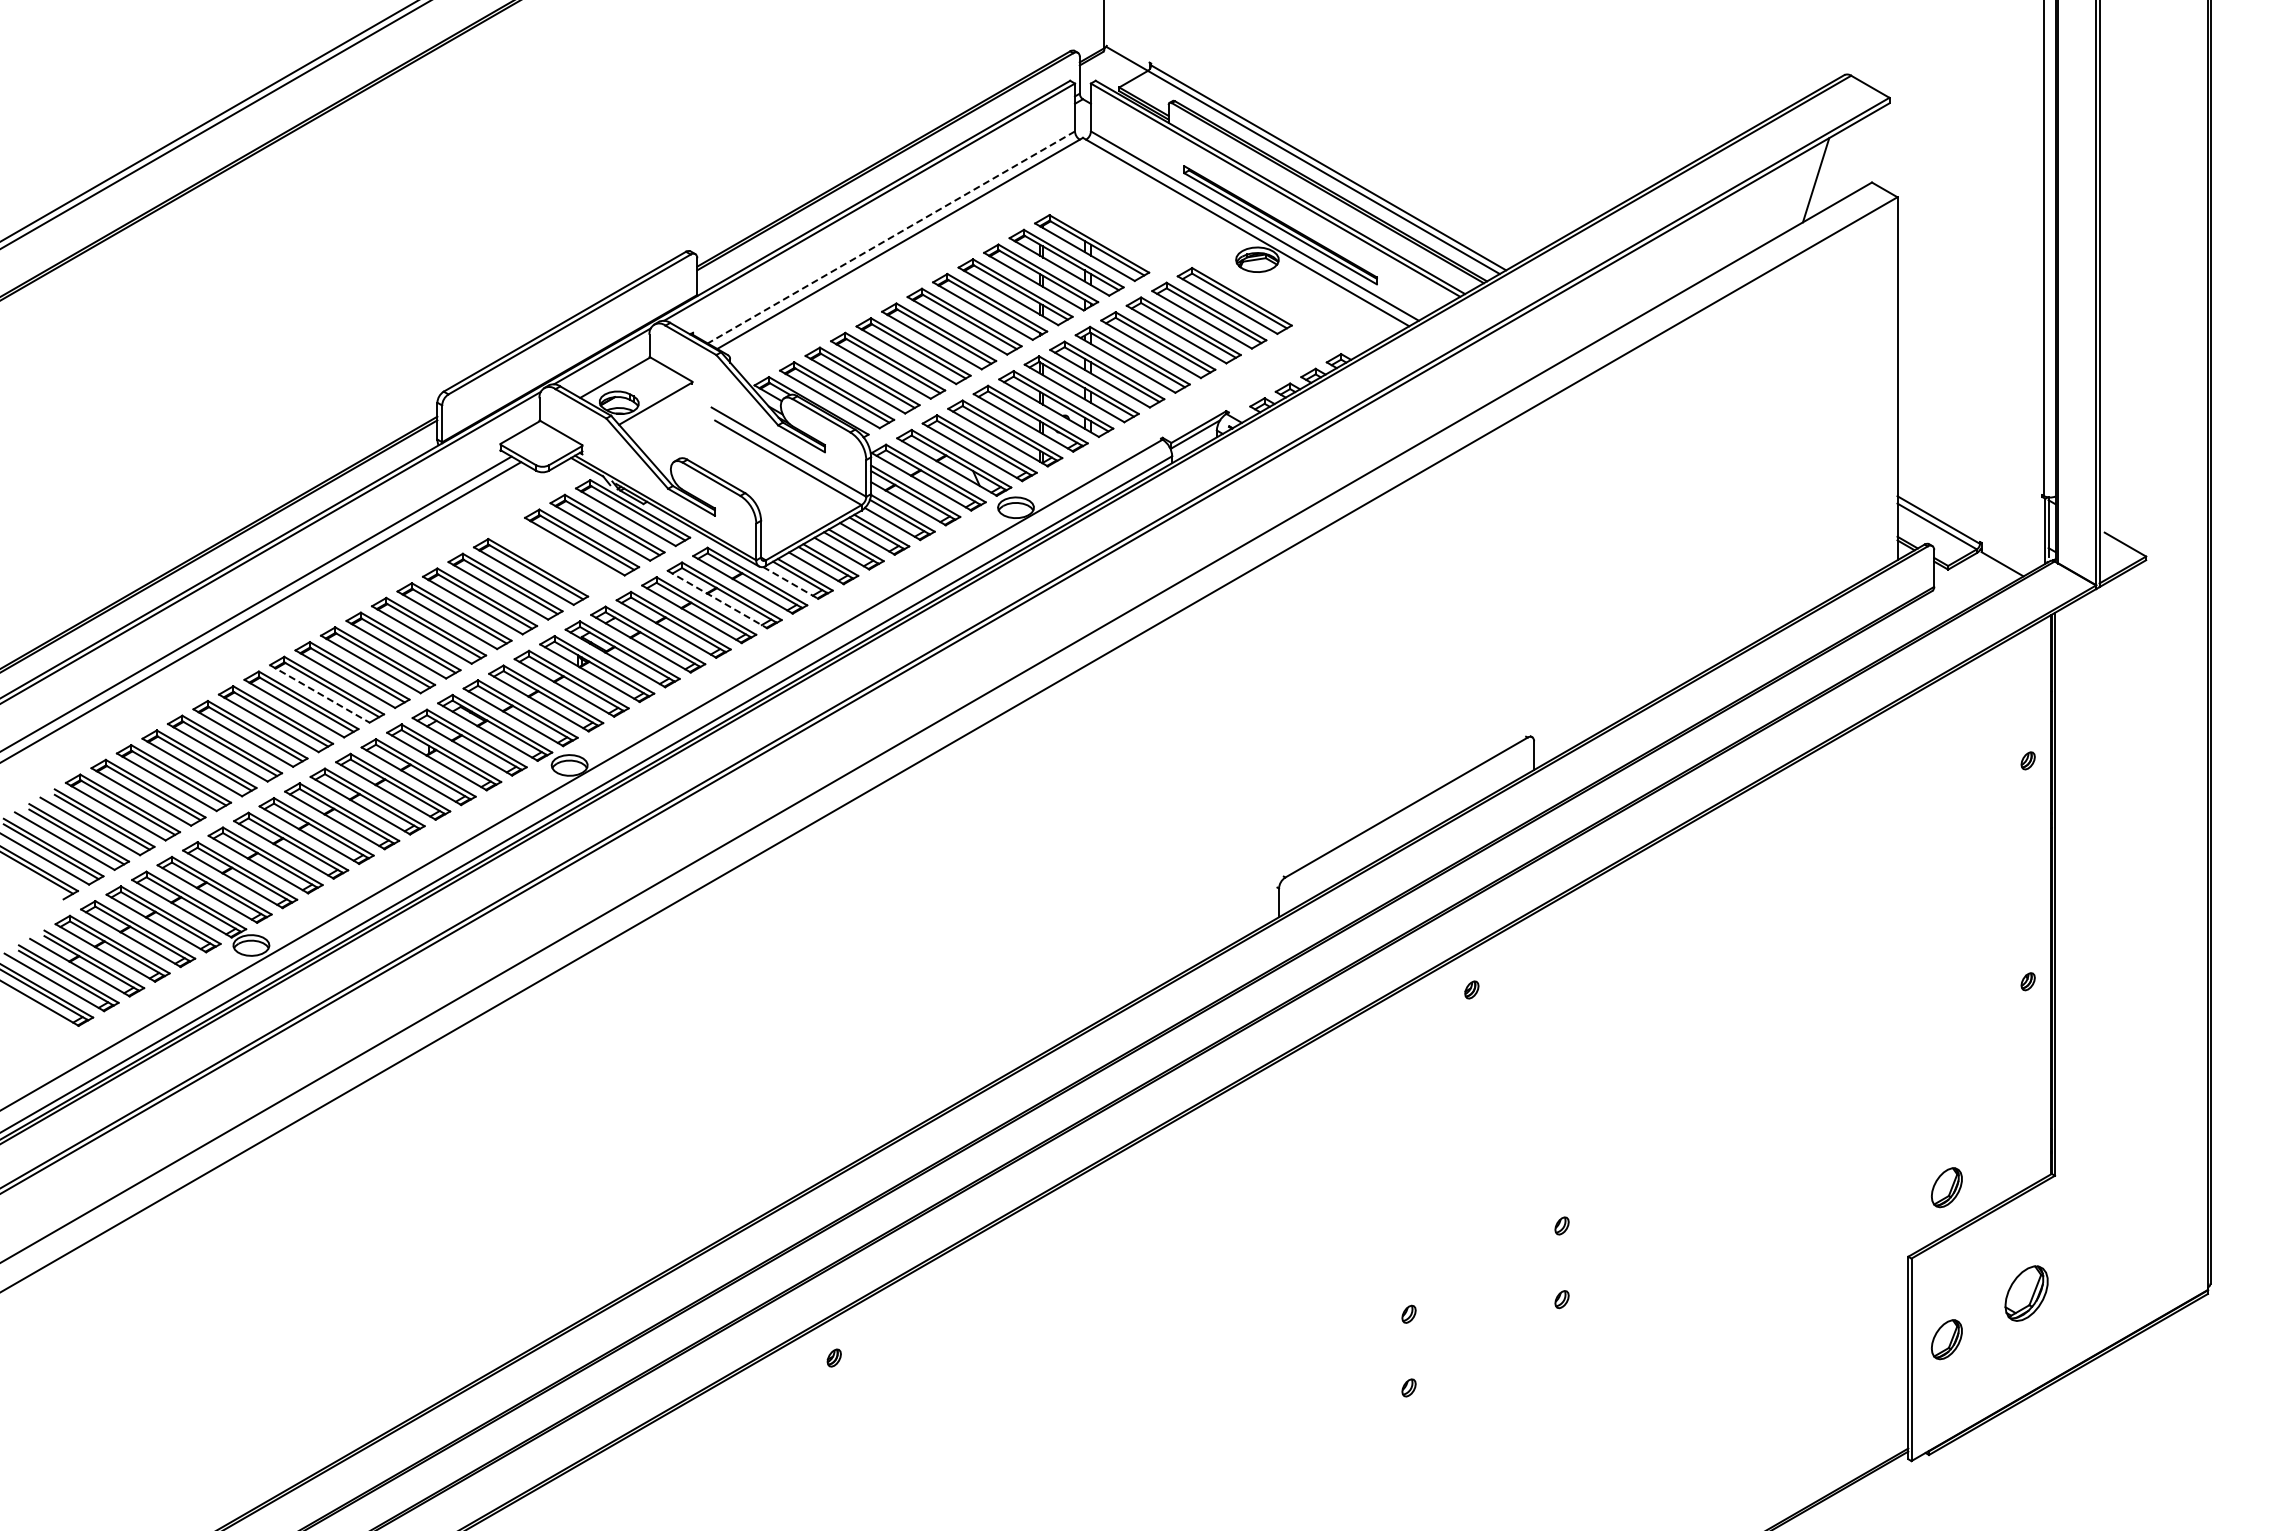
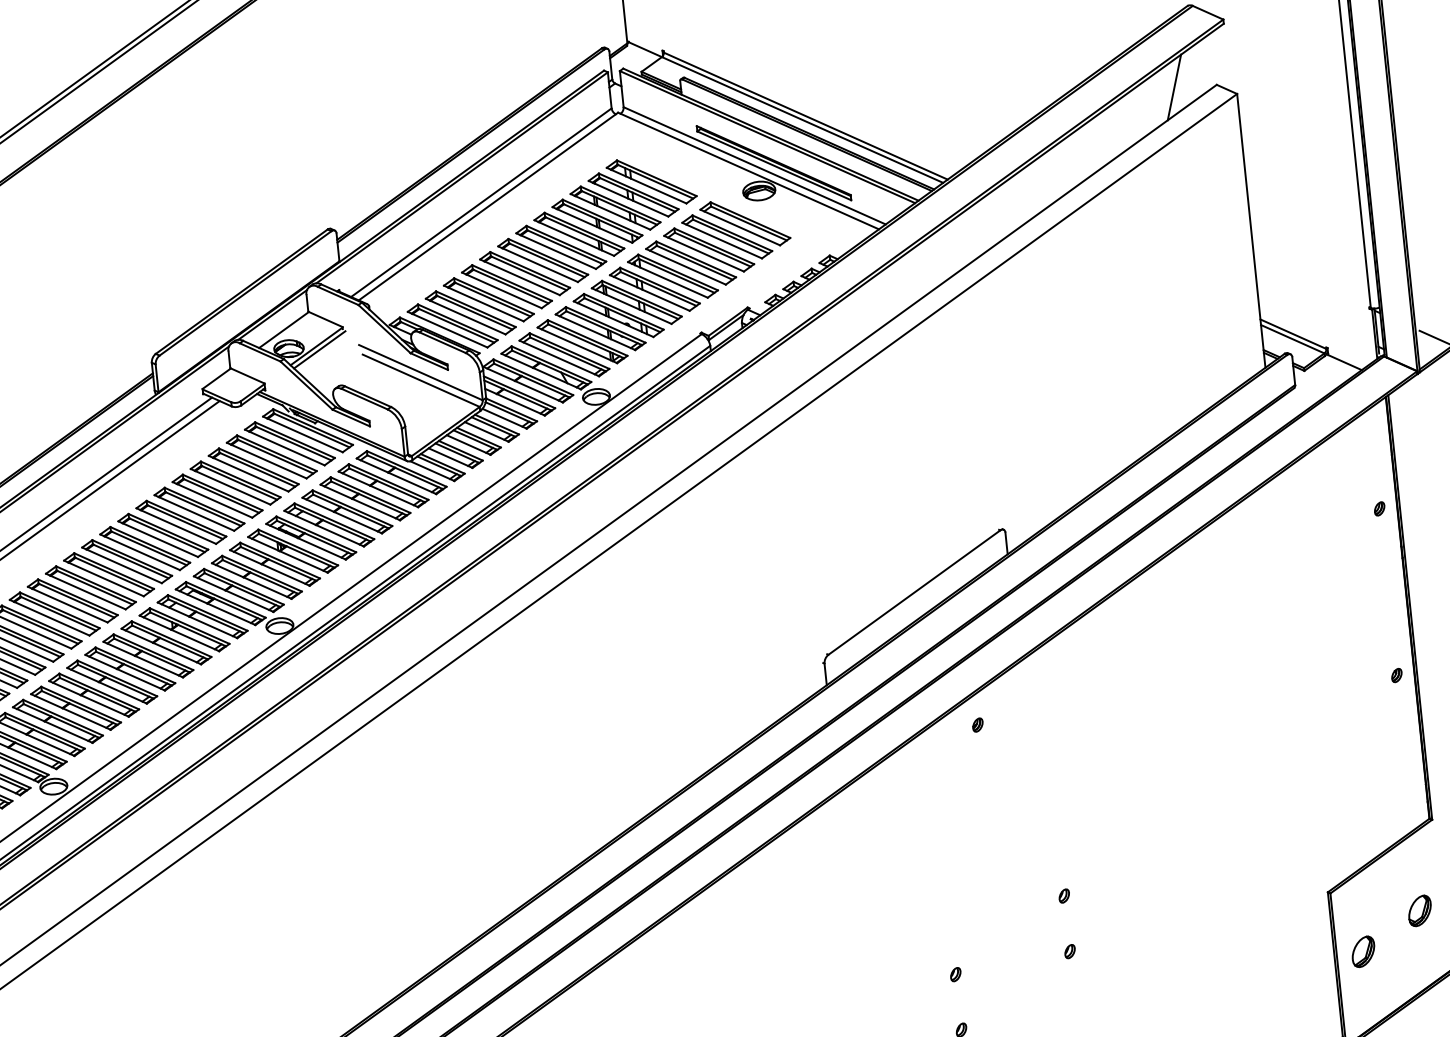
part: (1117, 233) -> (651, 182), added
line: (890, 237) -> (480, 202), dashed -> solid
line: (659, 408) -> (319, 349), added
part: (556, 557) -> (253, 470), added
line: (790, 582) -> (432, 470), dashed -> solid
line: (717, 599) -> (378, 489), dashed -> solid
line: (319, 693) -> (85, 591), dashed -> solid
part: (1946, 1187) -> (1351, 837), removed
part: (2026, 1293) -> (1419, 910), size x0.71

